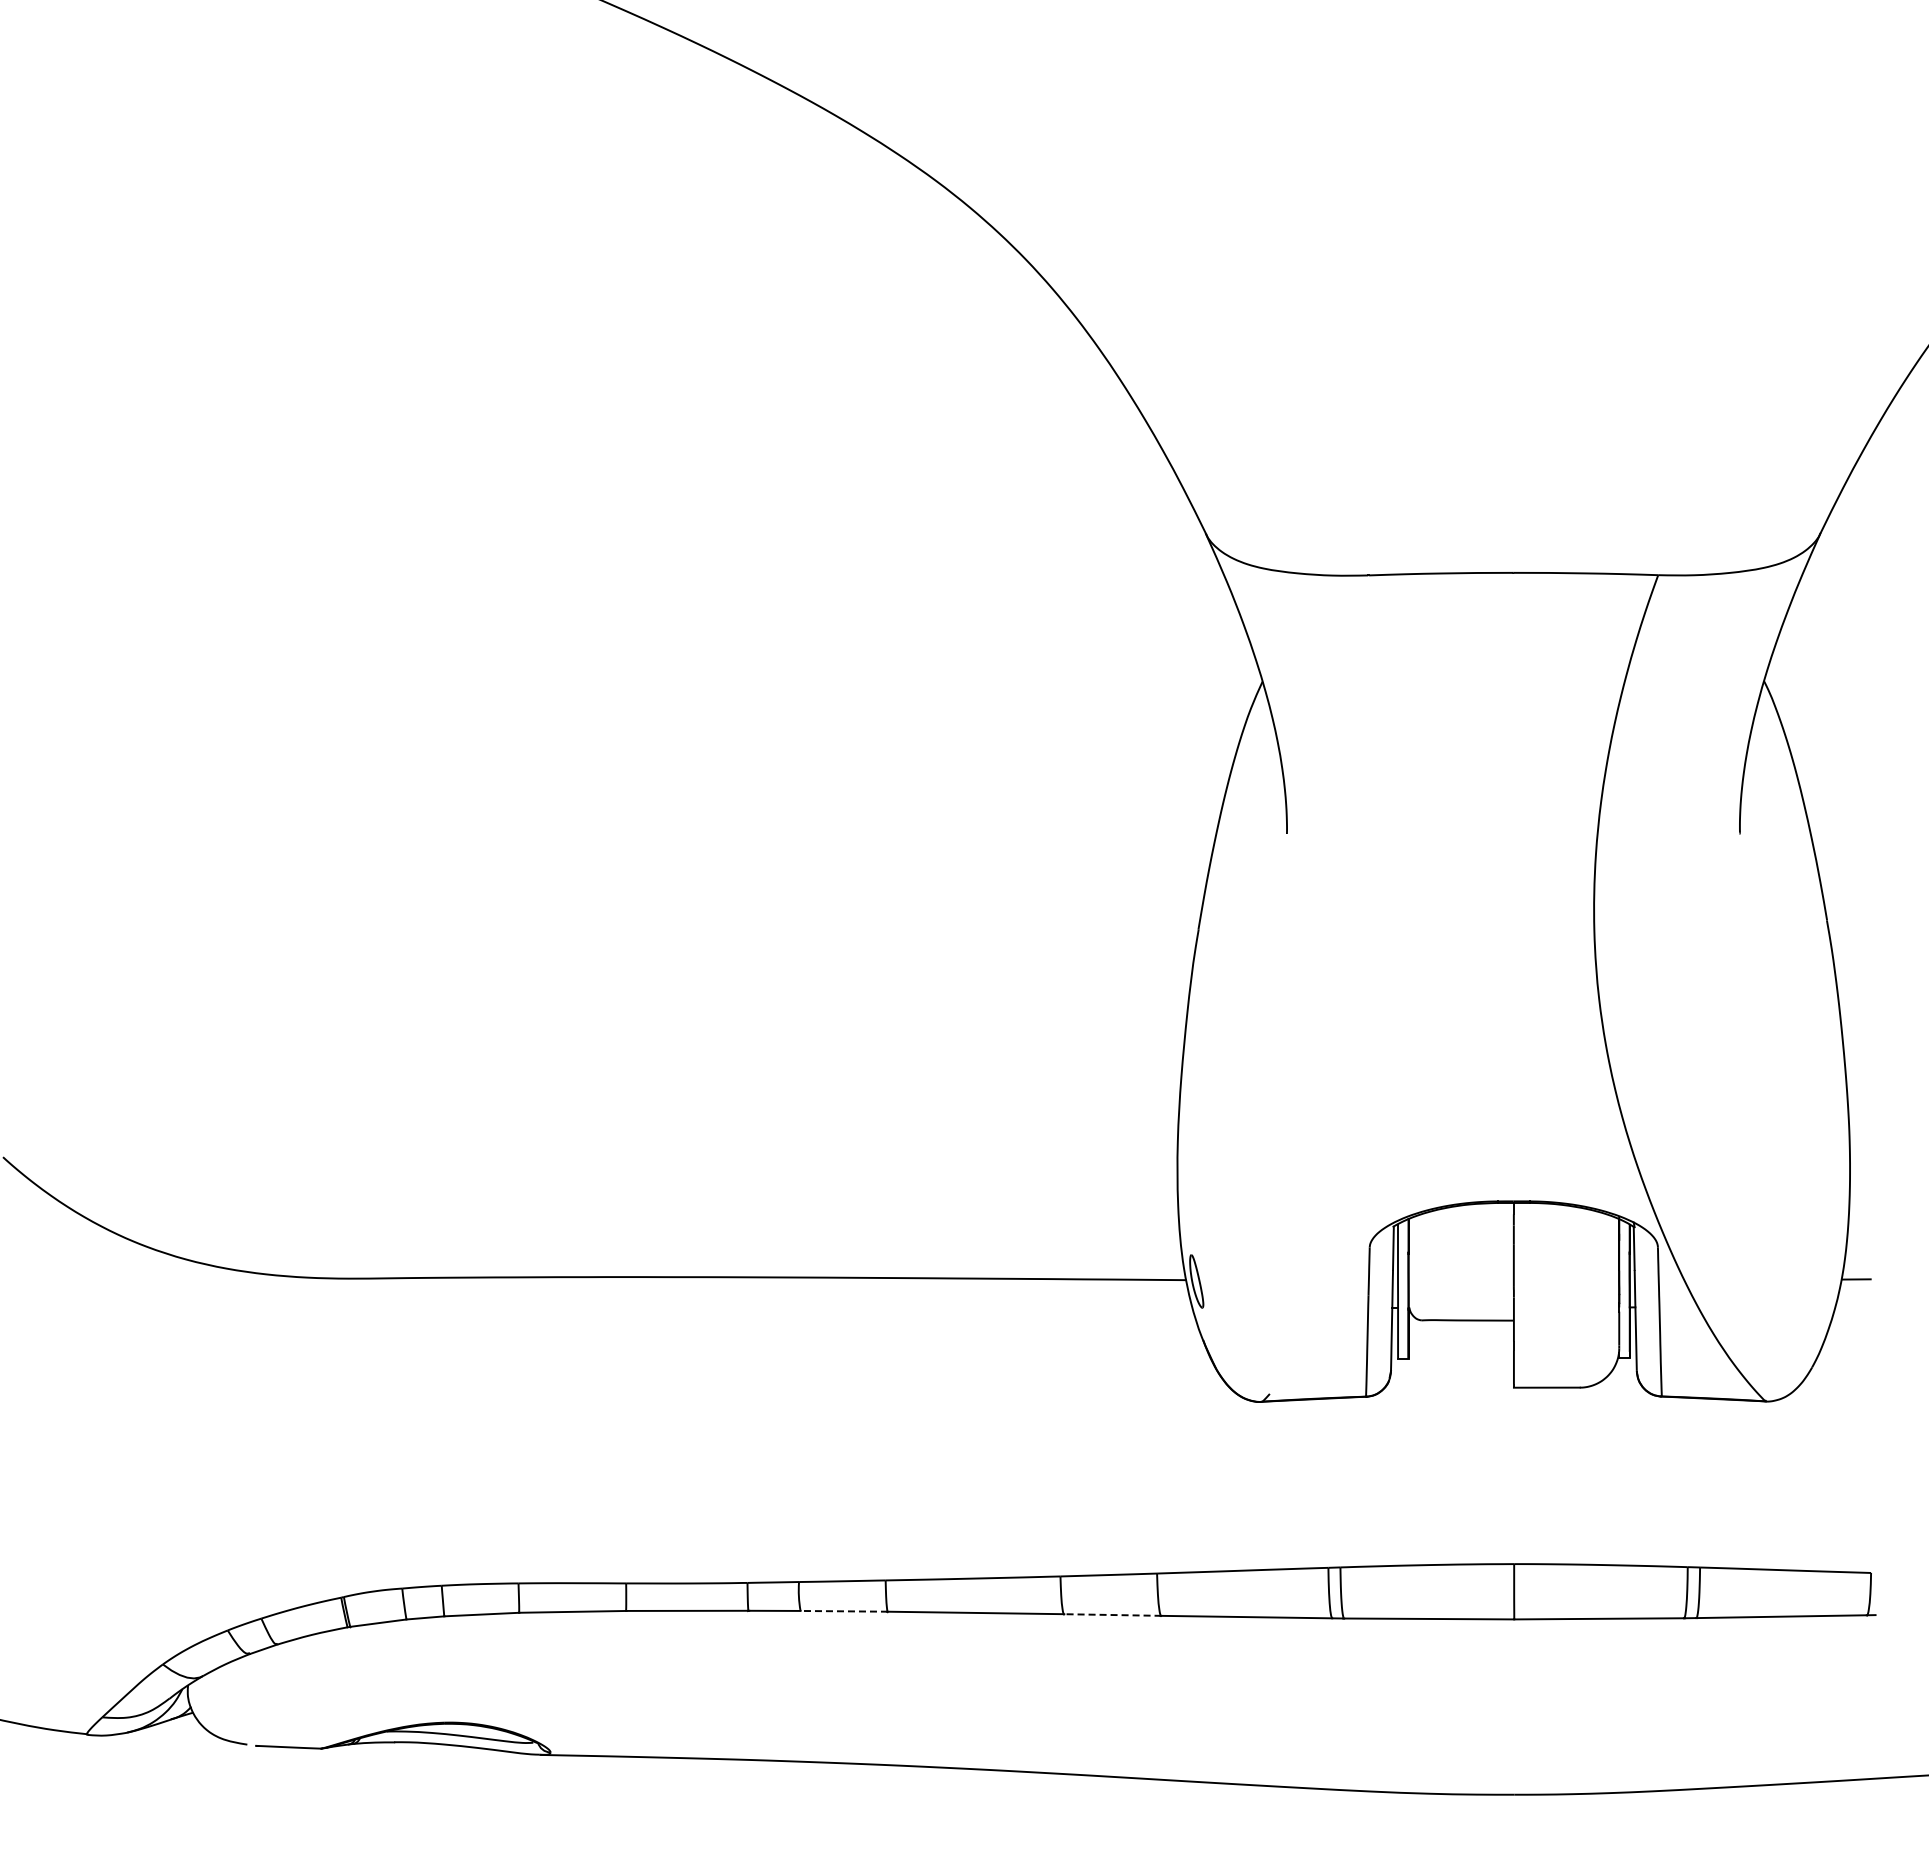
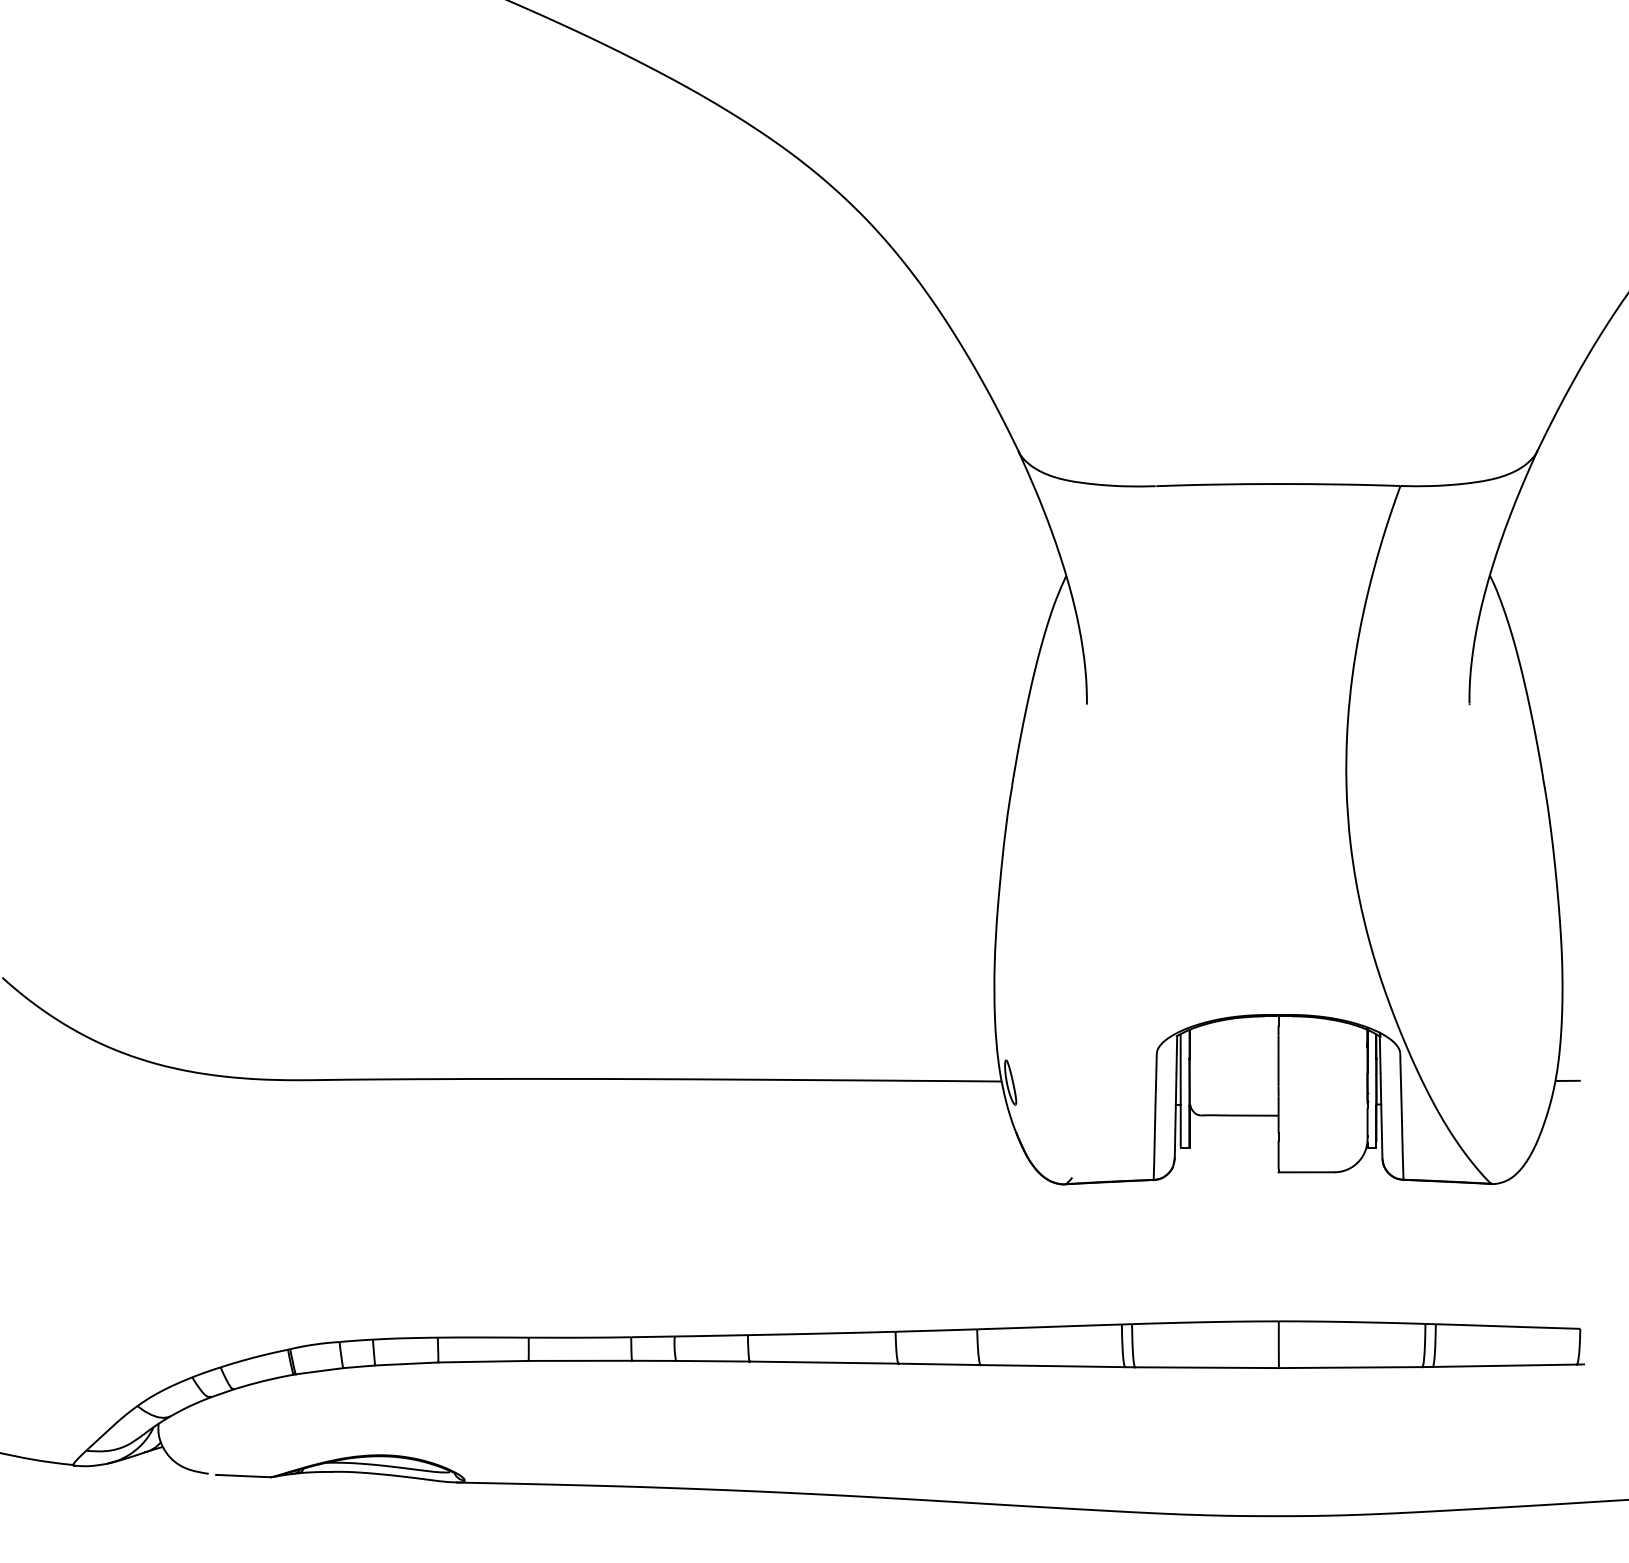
line: (844, 1611) -> (713, 1361), dashed -> solid
line: (1112, 1615) -> (939, 1364), dashed -> solid

